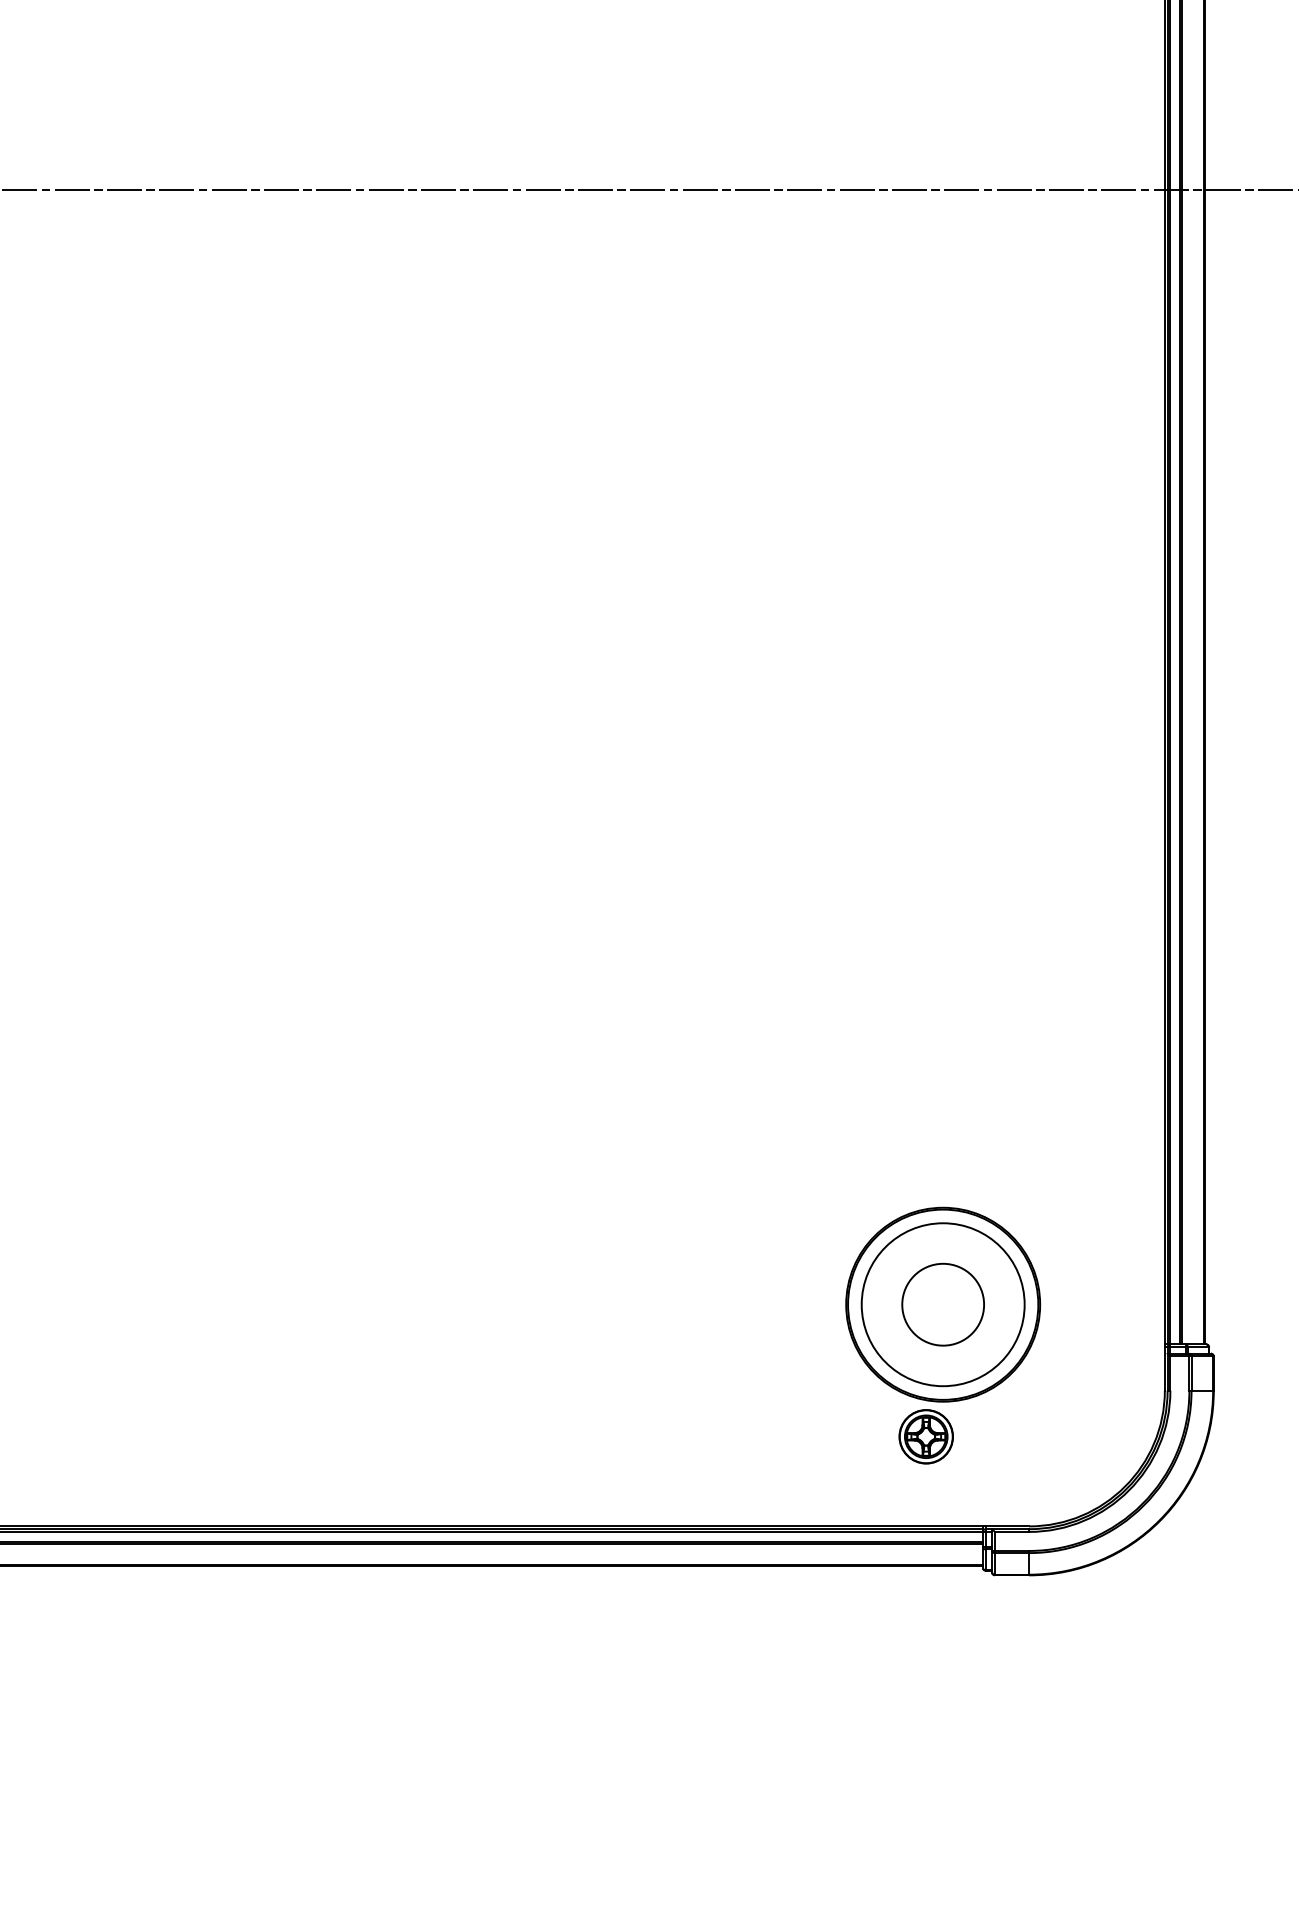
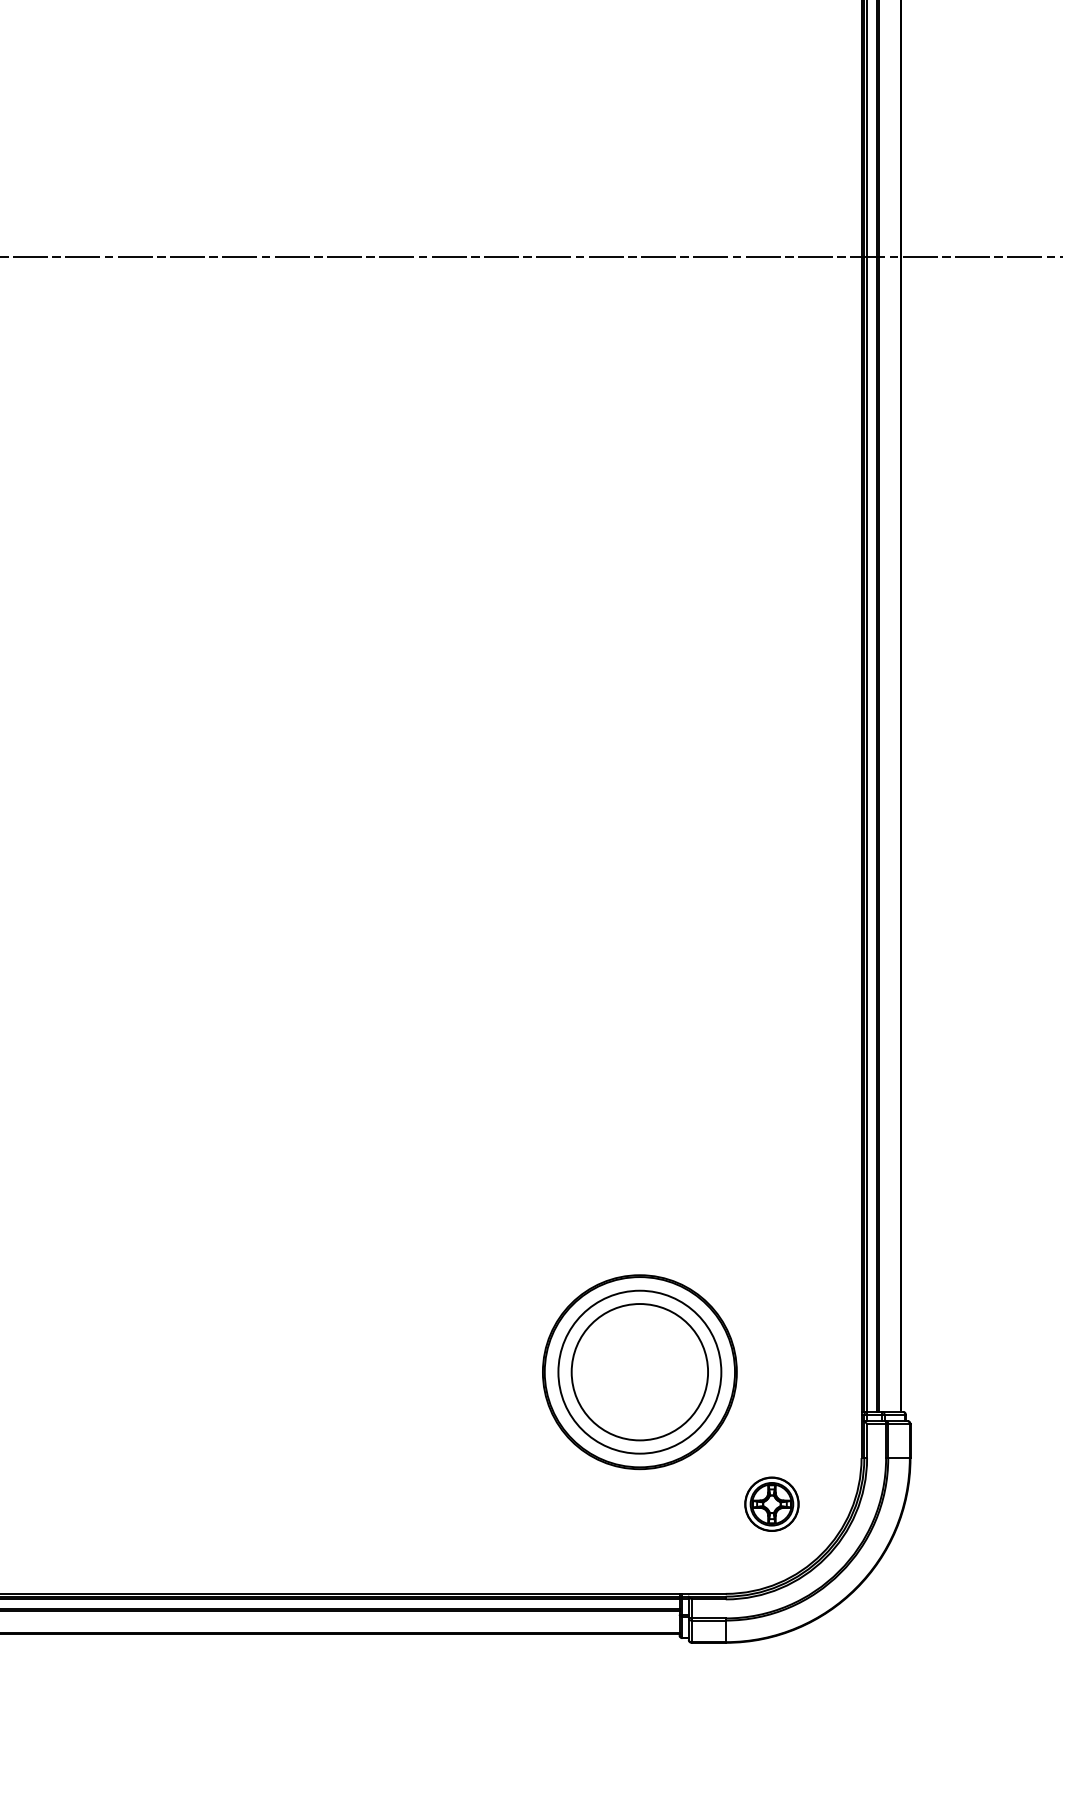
circle: (942, 1304) -> (639, 1371), size x1.67
part: (925, 1436) -> (771, 1503), moved

